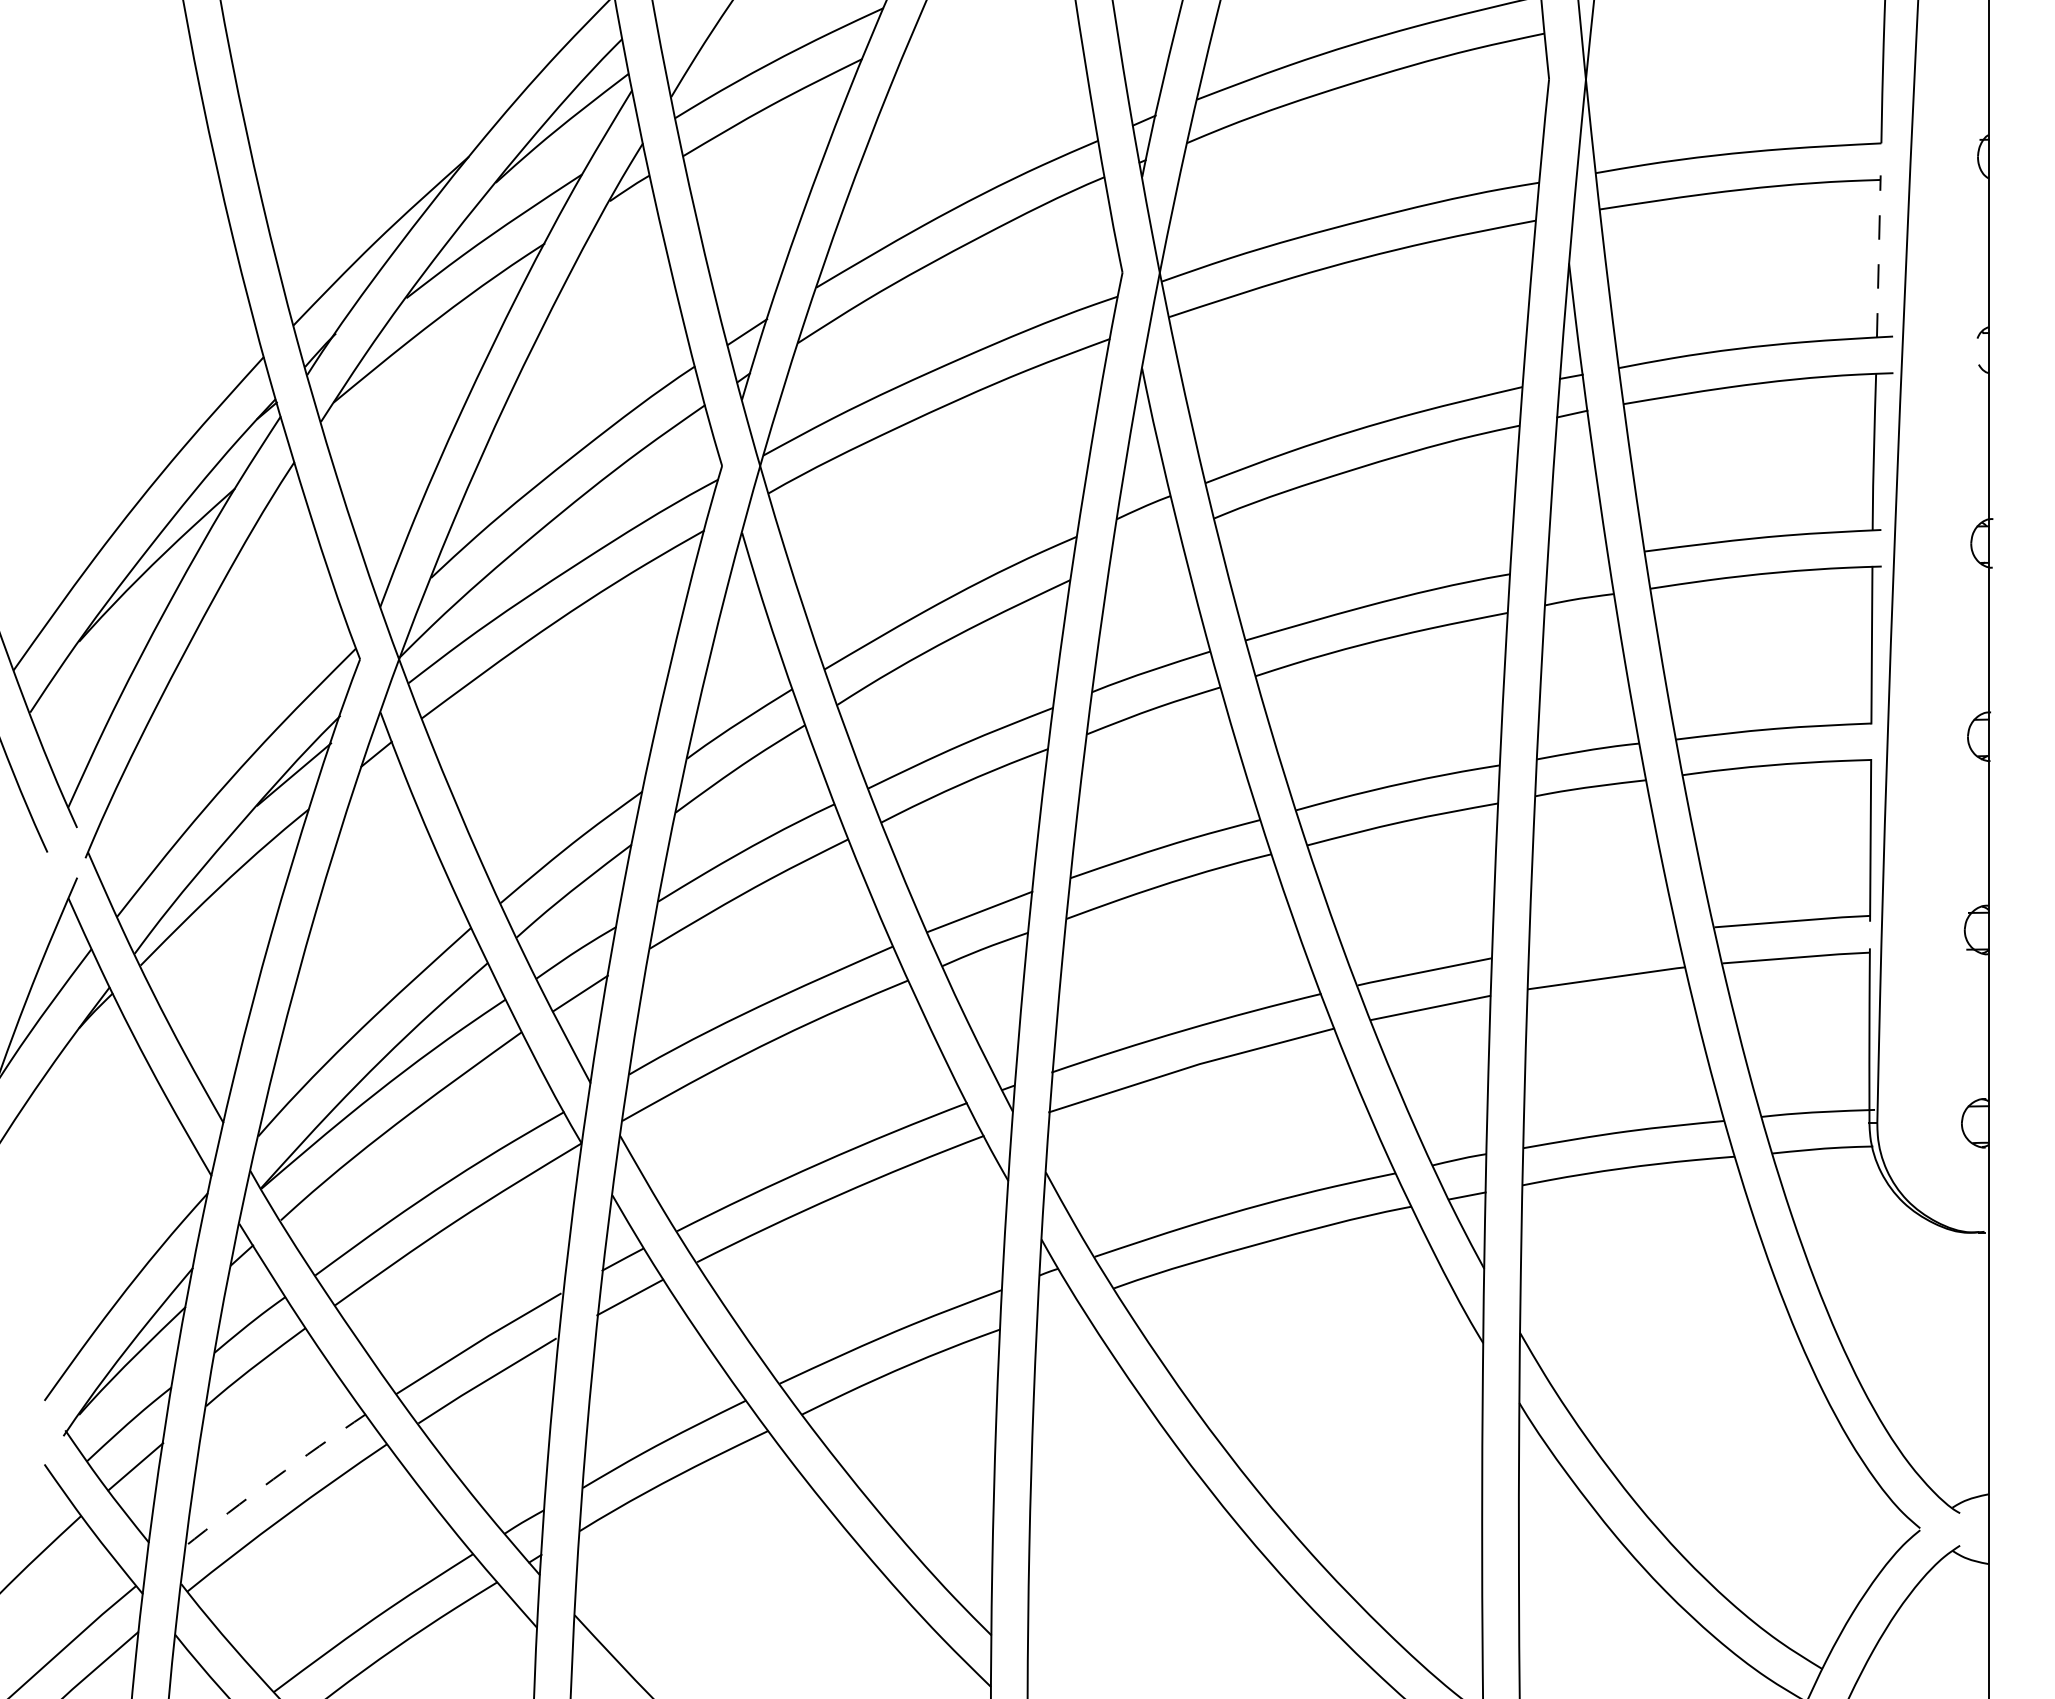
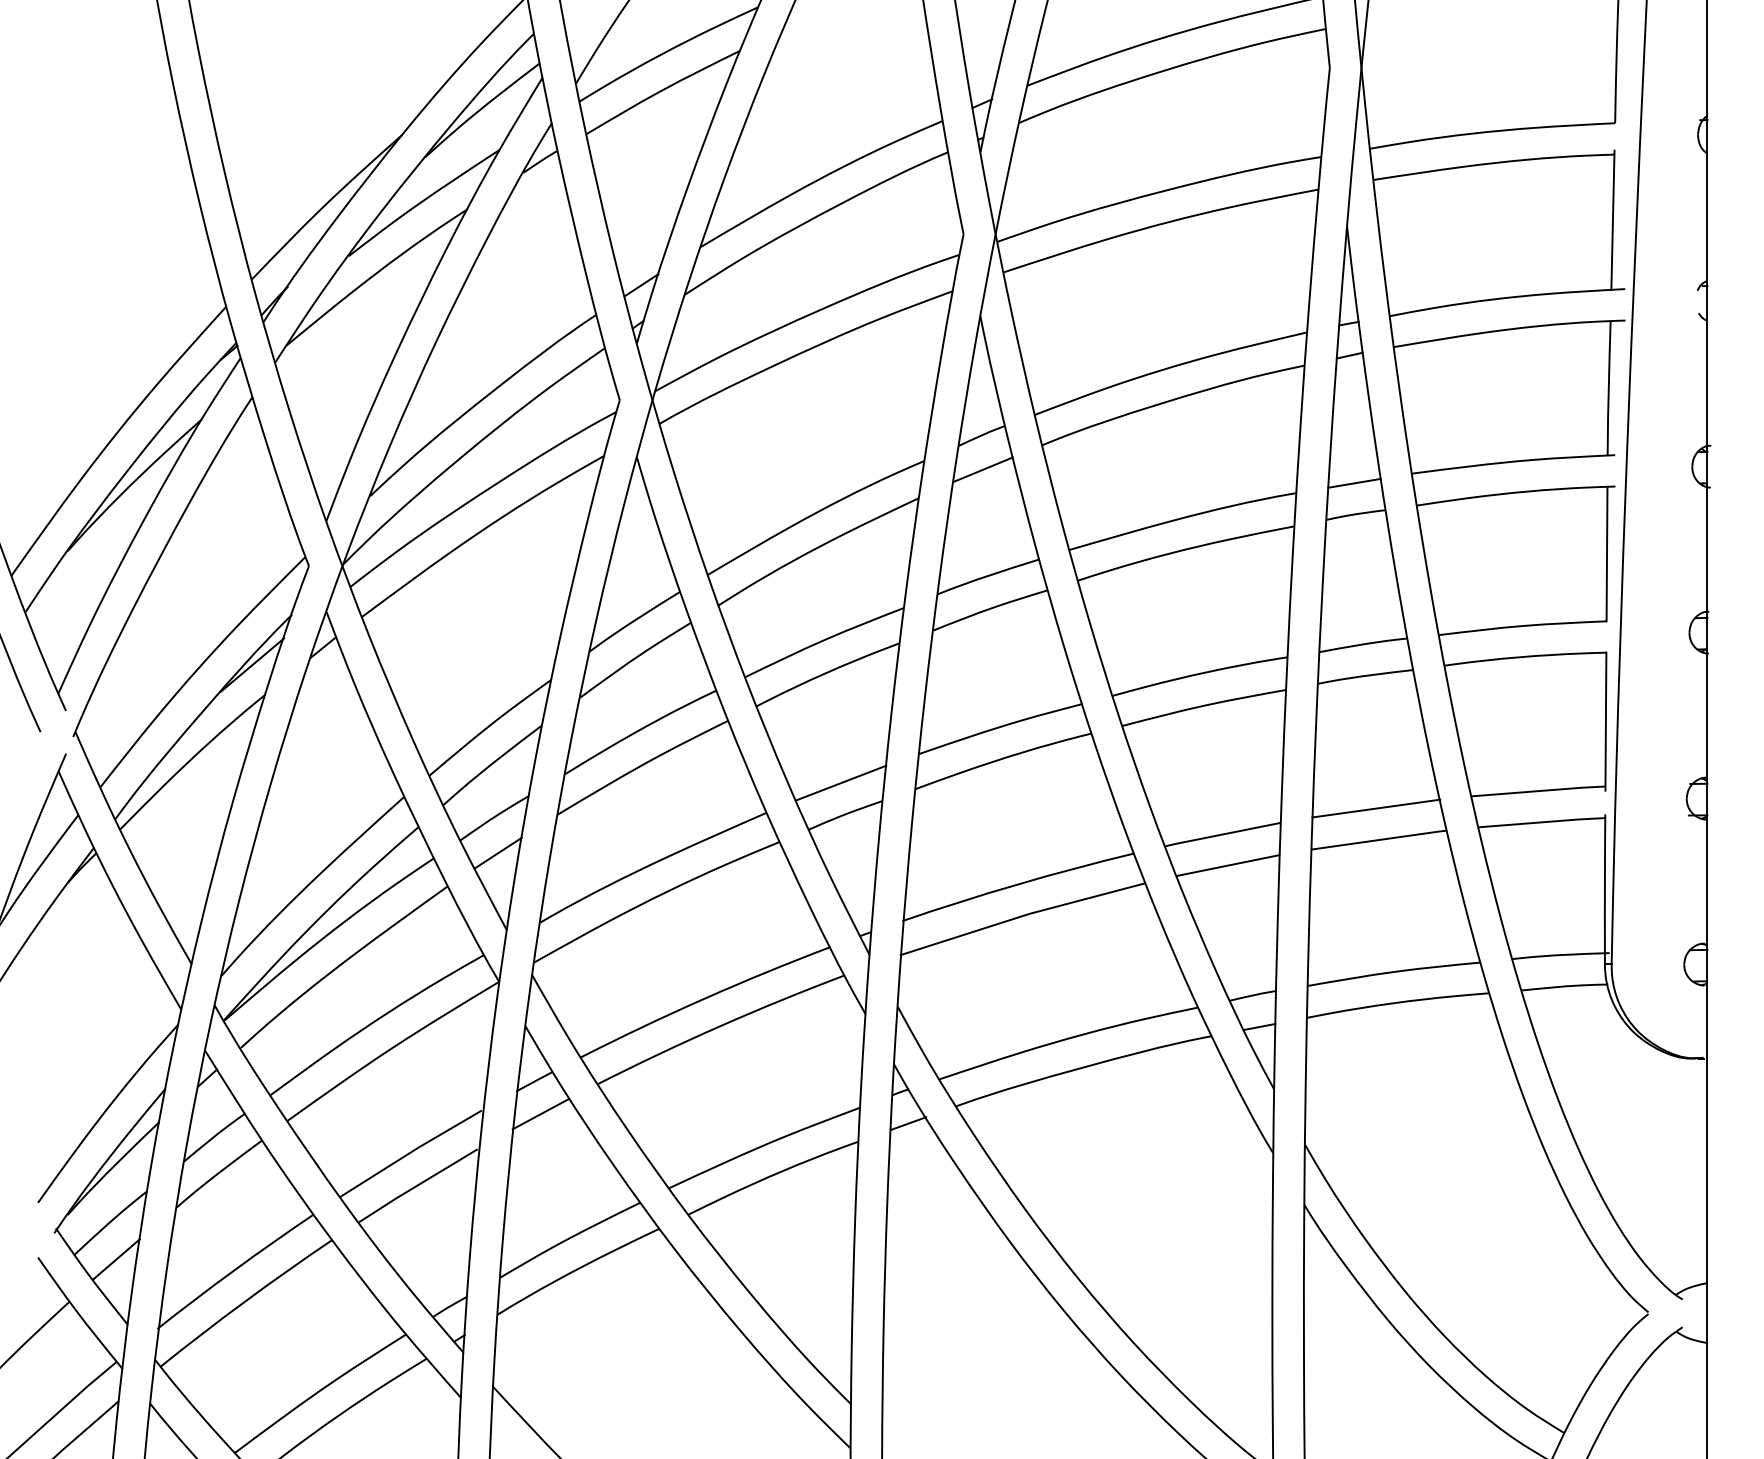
line: (1878, 255) -> (1612, 219), dashed -> solid
line: (1144, 546) -> (982, 469), added
line: (1577, 562) -> (1354, 483), added
line: (1602, 941) -> (1375, 808), added
line: (1057, 1308) -> (907, 1123), added
arc: (273, 1479) -> (234, 1270), dashed -> solid

